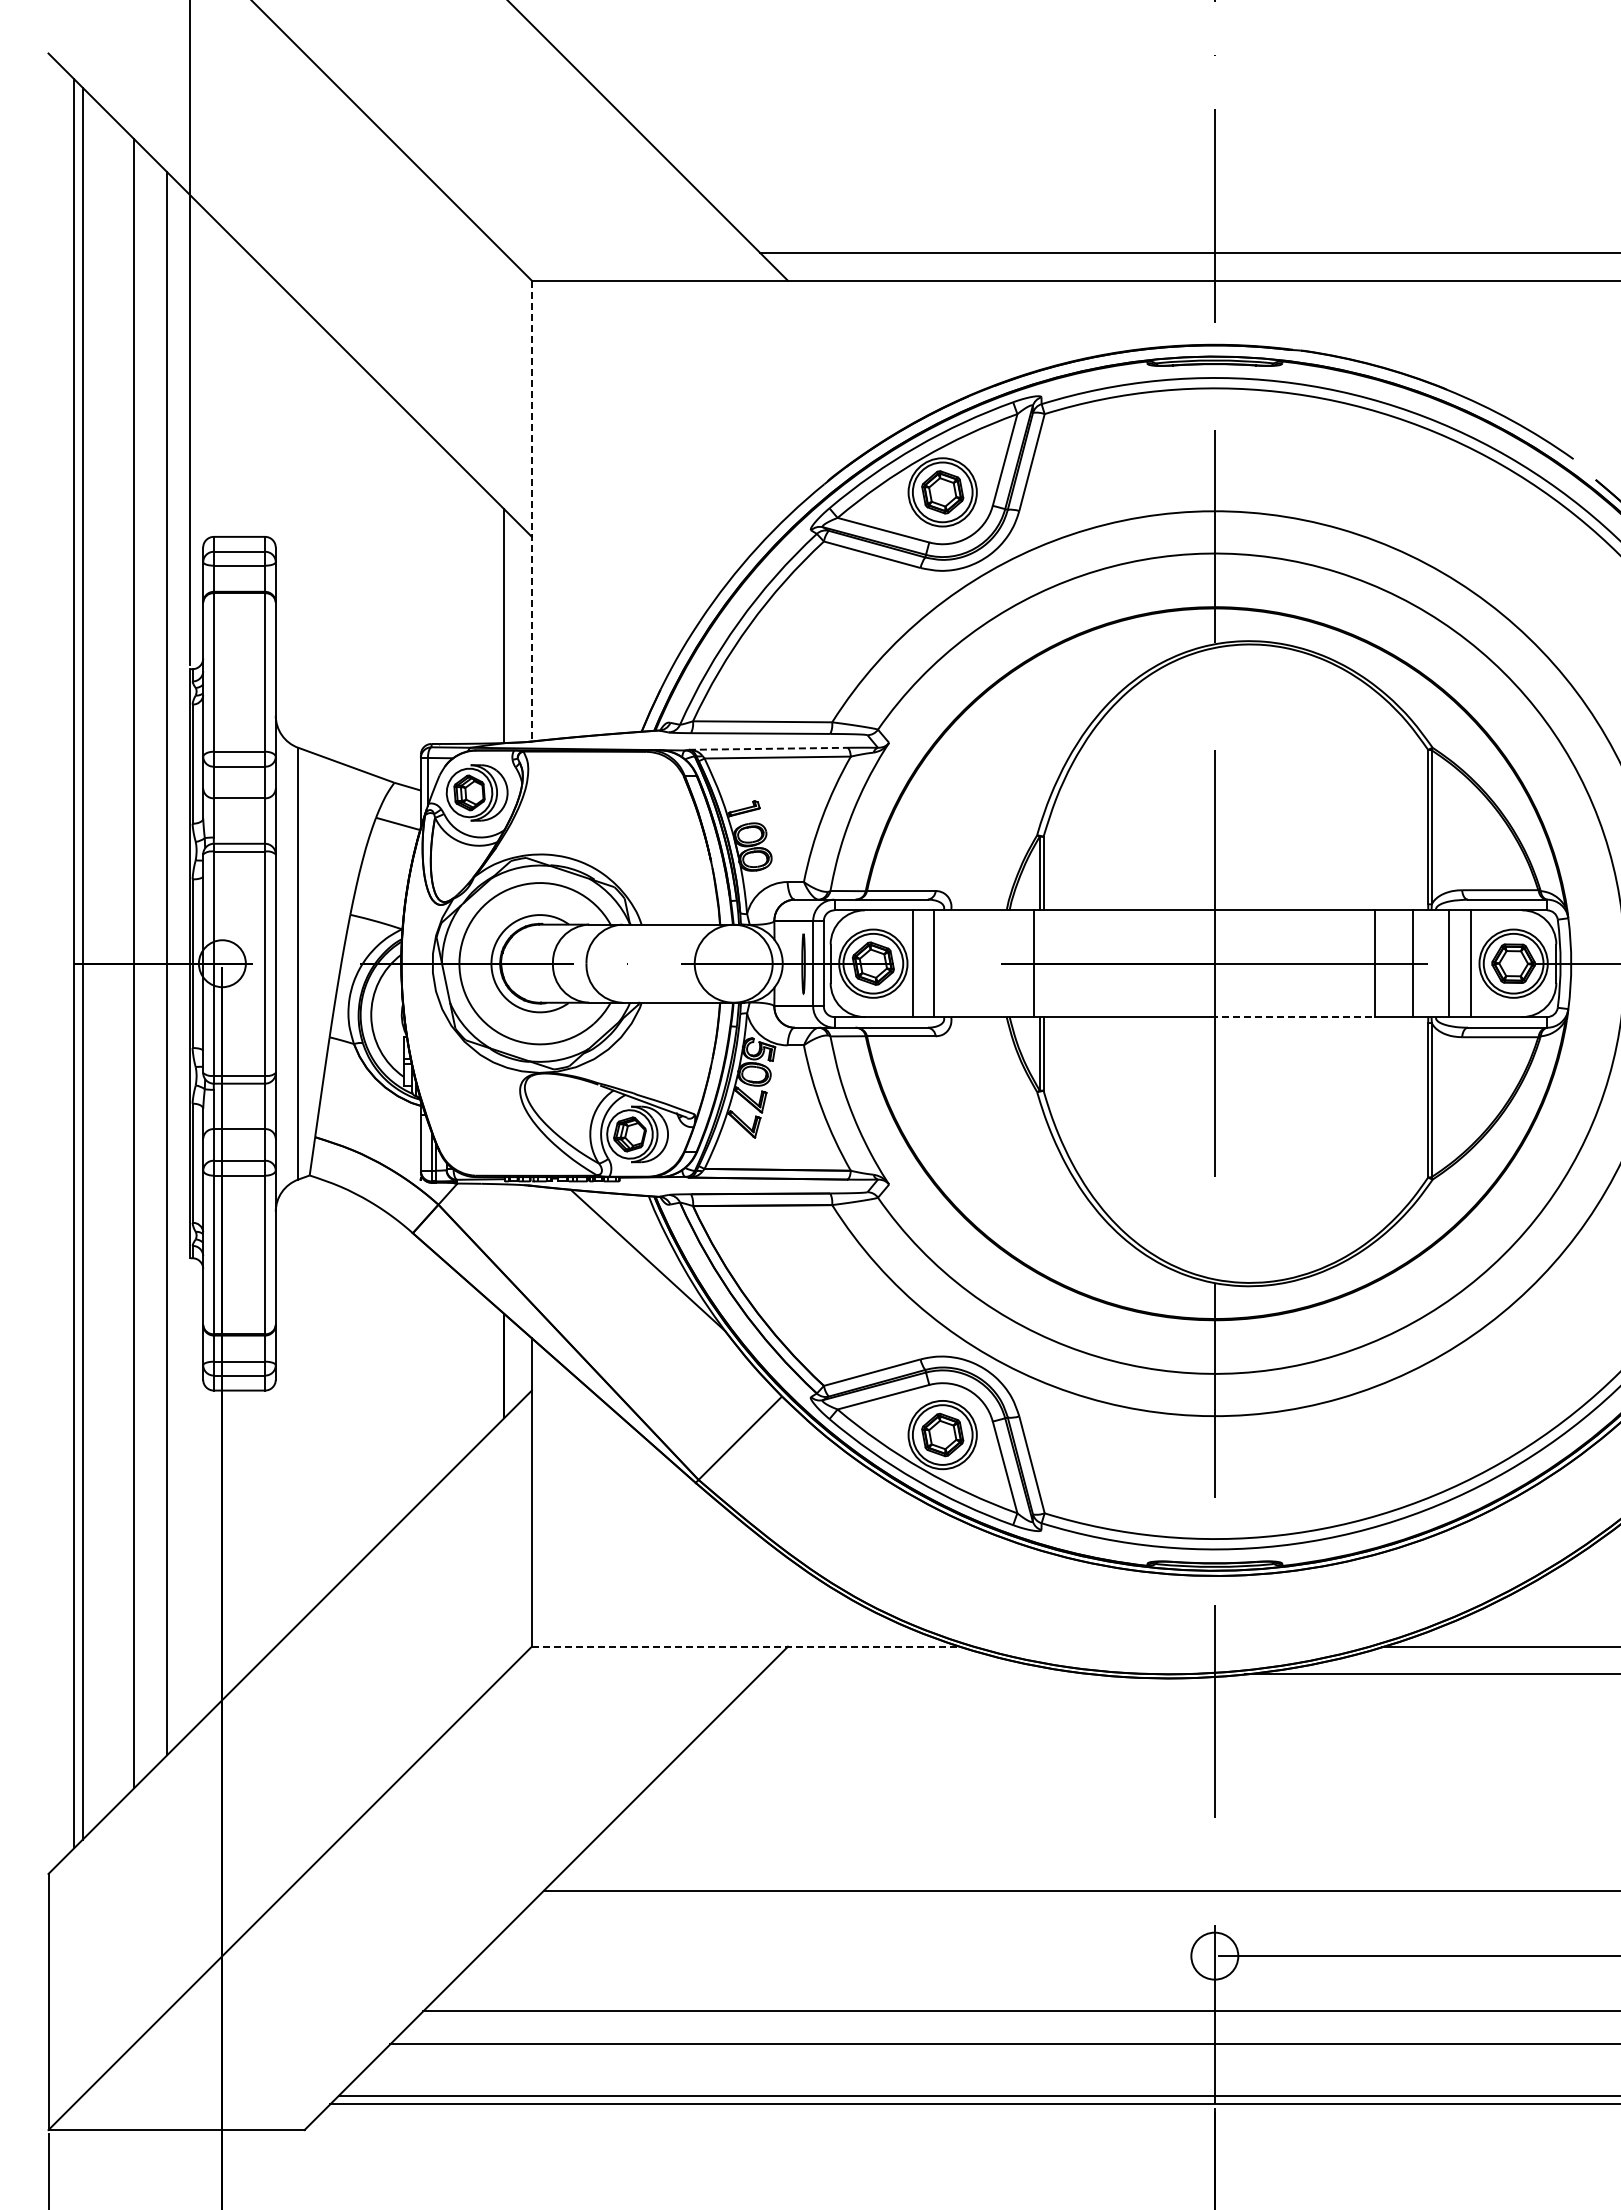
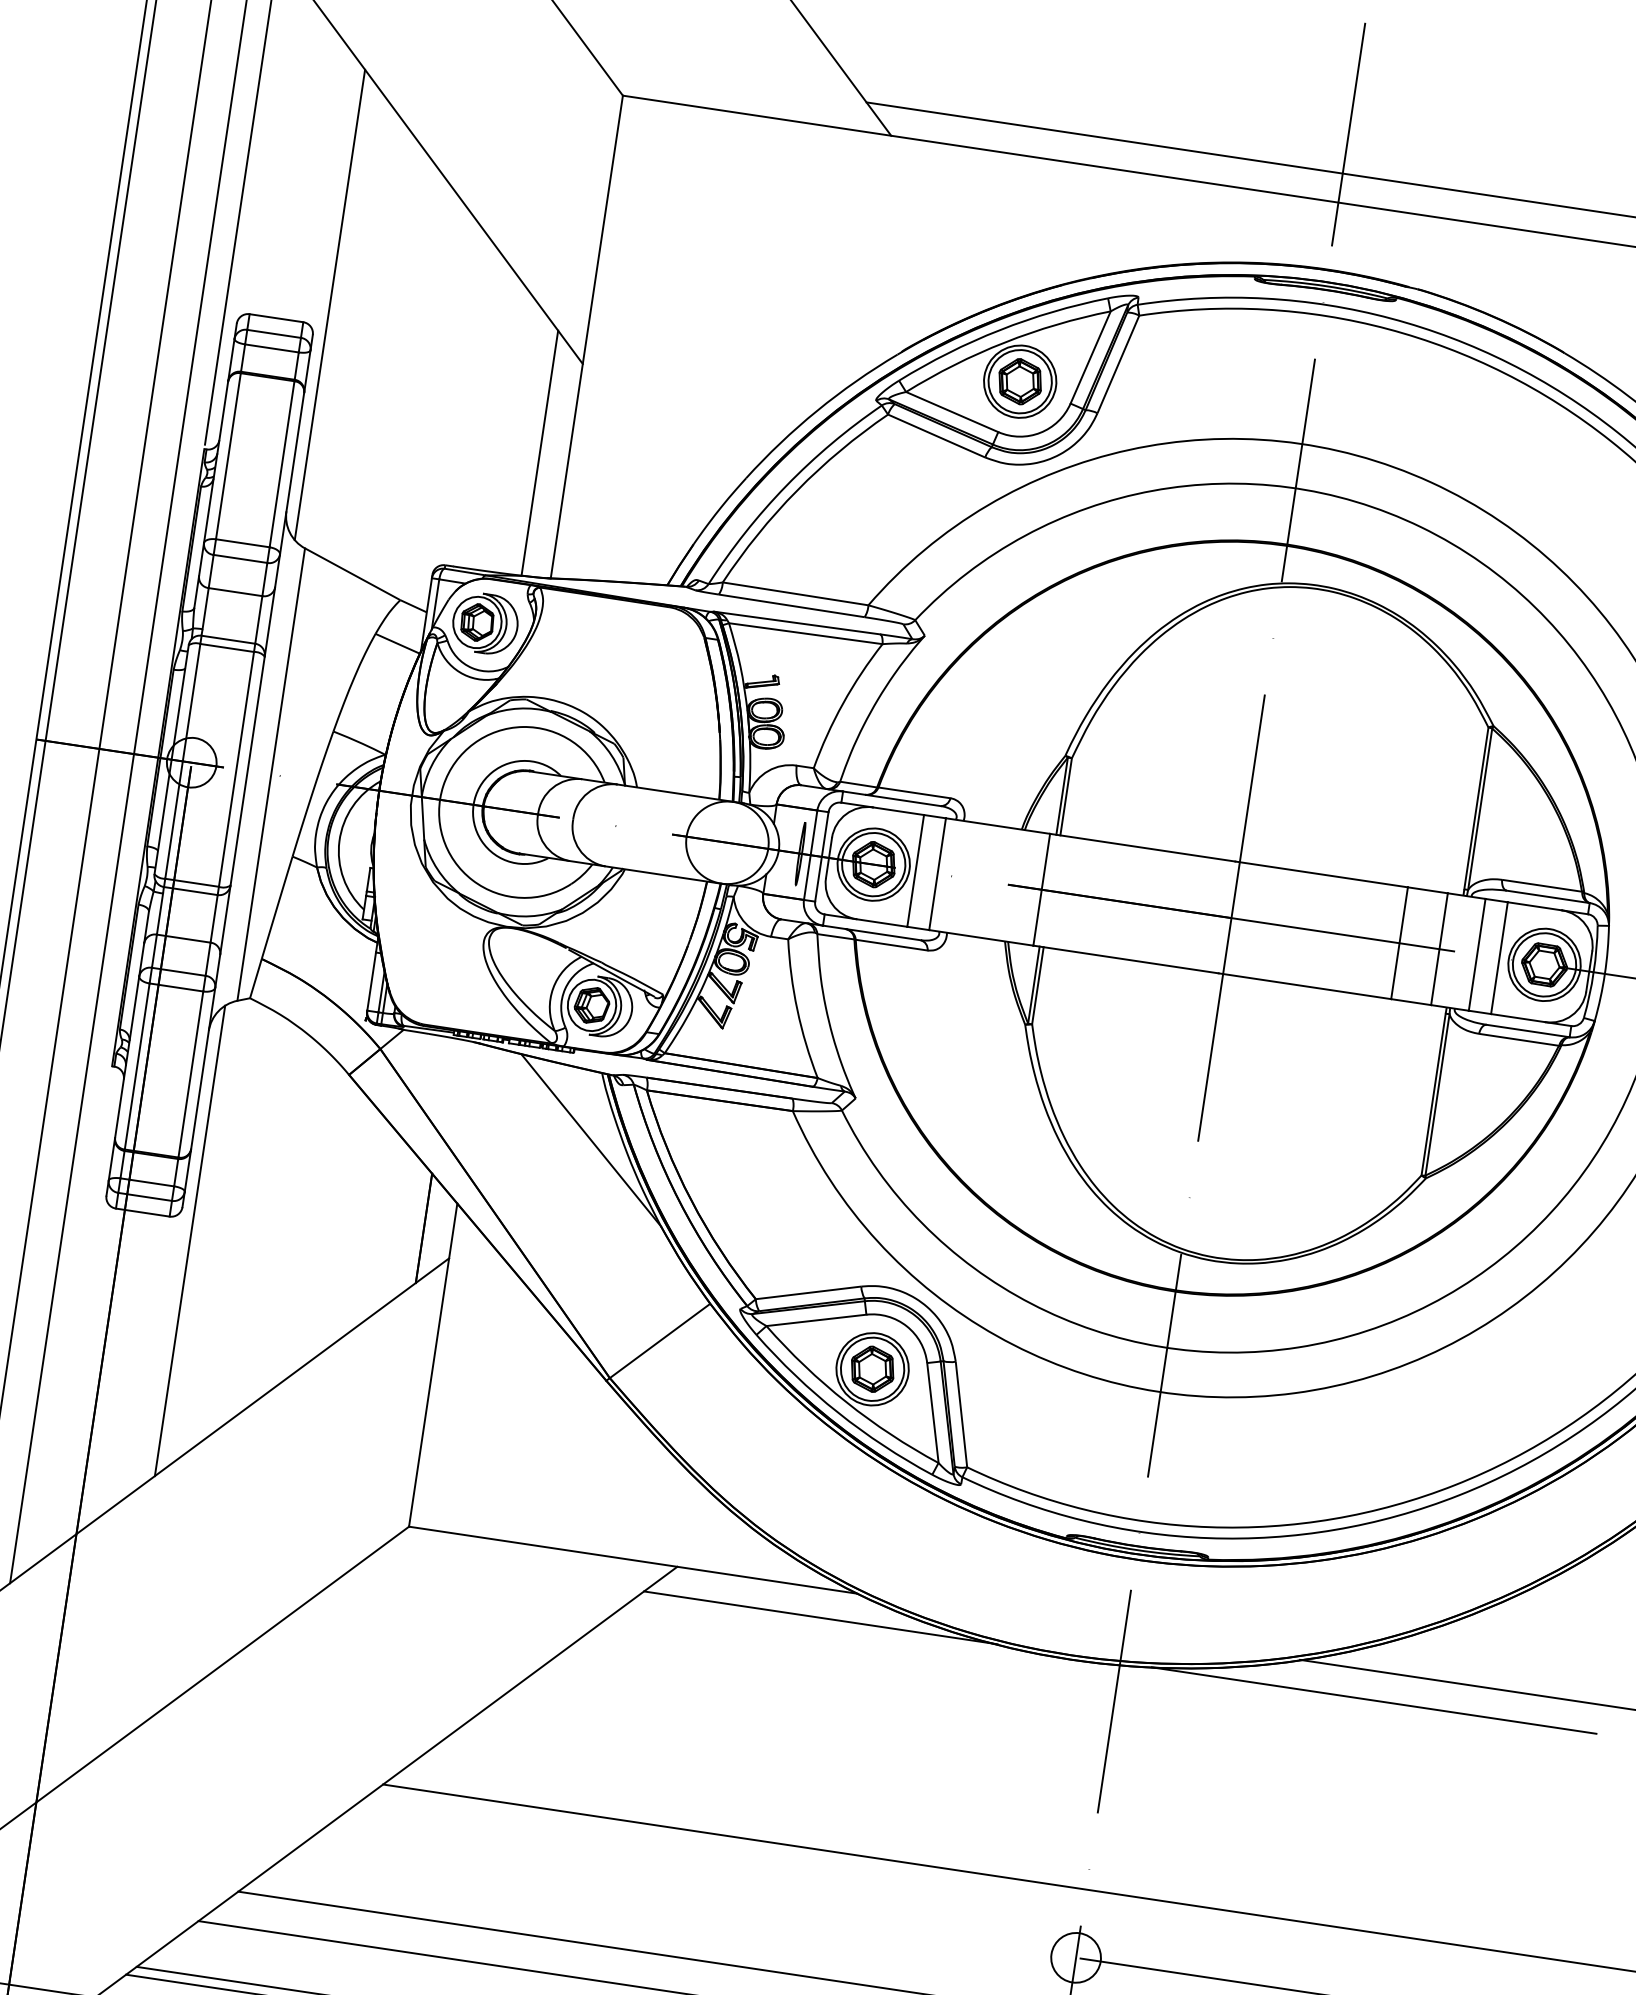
line: (531, 511) -> (586, 337), dashed -> solid
line: (287, 516) -> (329, 304), added
line: (768, 748) -> (797, 622), dashed -> solid
line: (1293, 1017) -> (1305, 986), dashed -> solid
line: (287, 1409) -> (190, 1239), added
line: (745, 1646) -> (632, 1559), dashed -> solid
line: (928, 1674) -> (820, 1617), added

